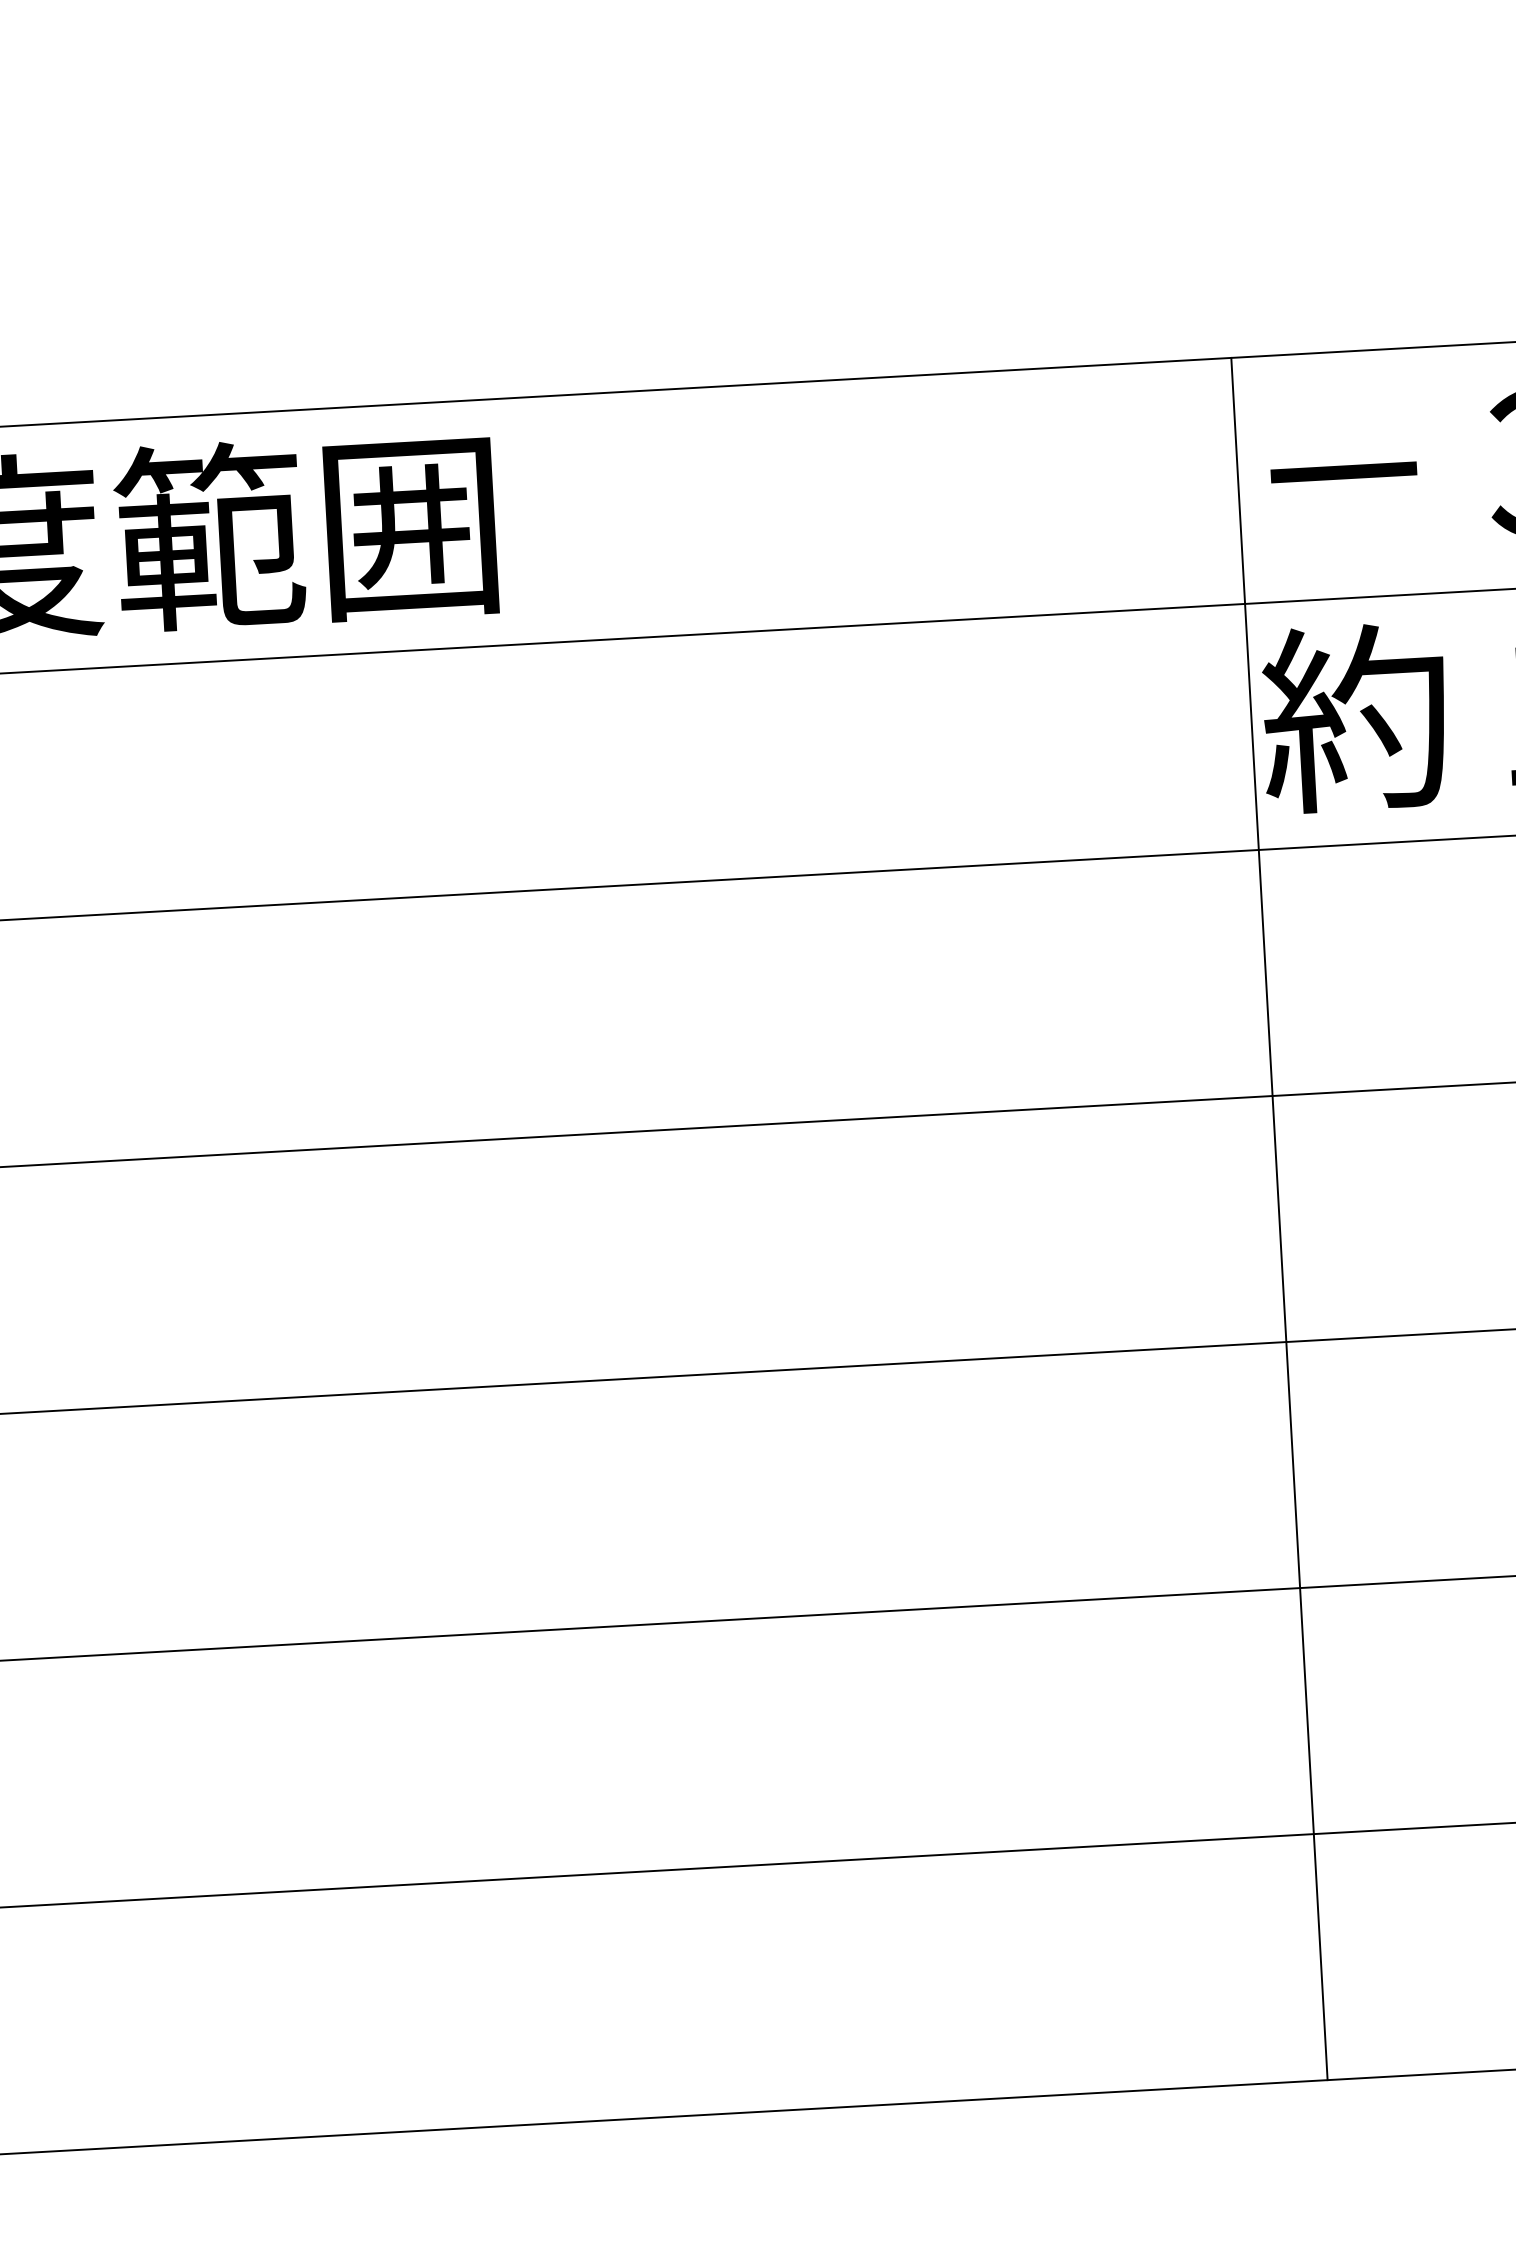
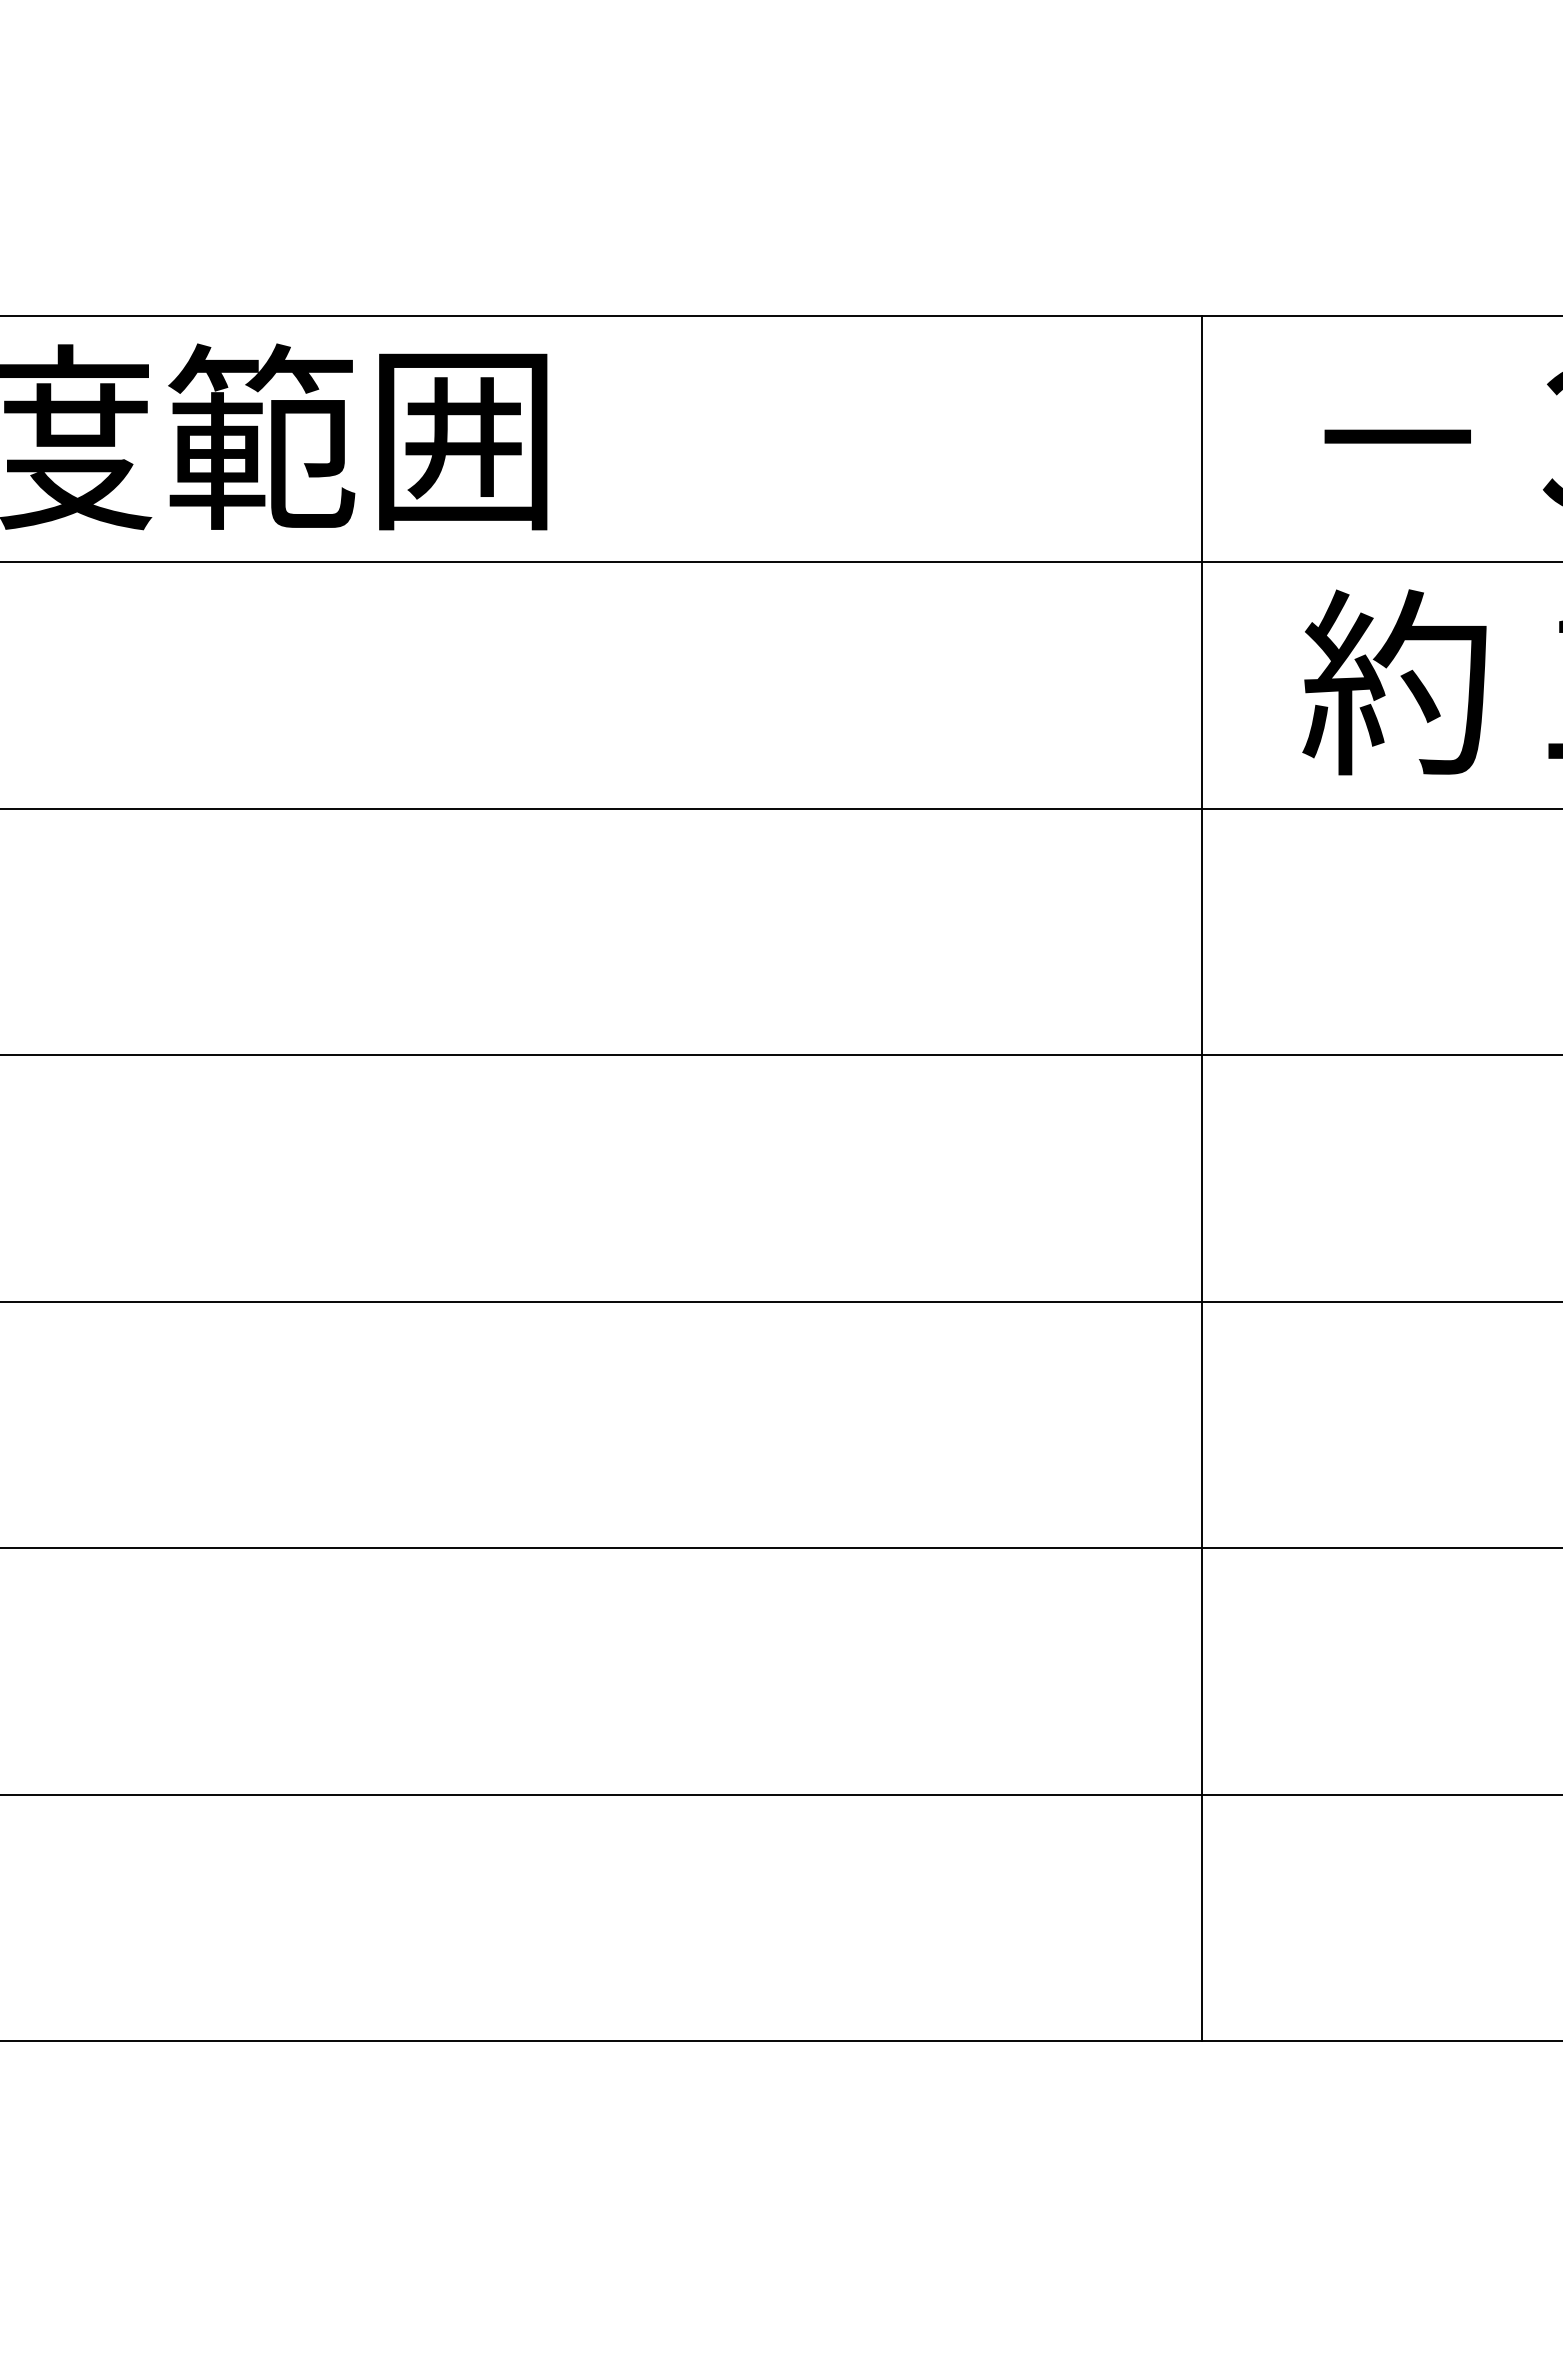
line: (1279, 1219) -> (1201, 1178), moved

